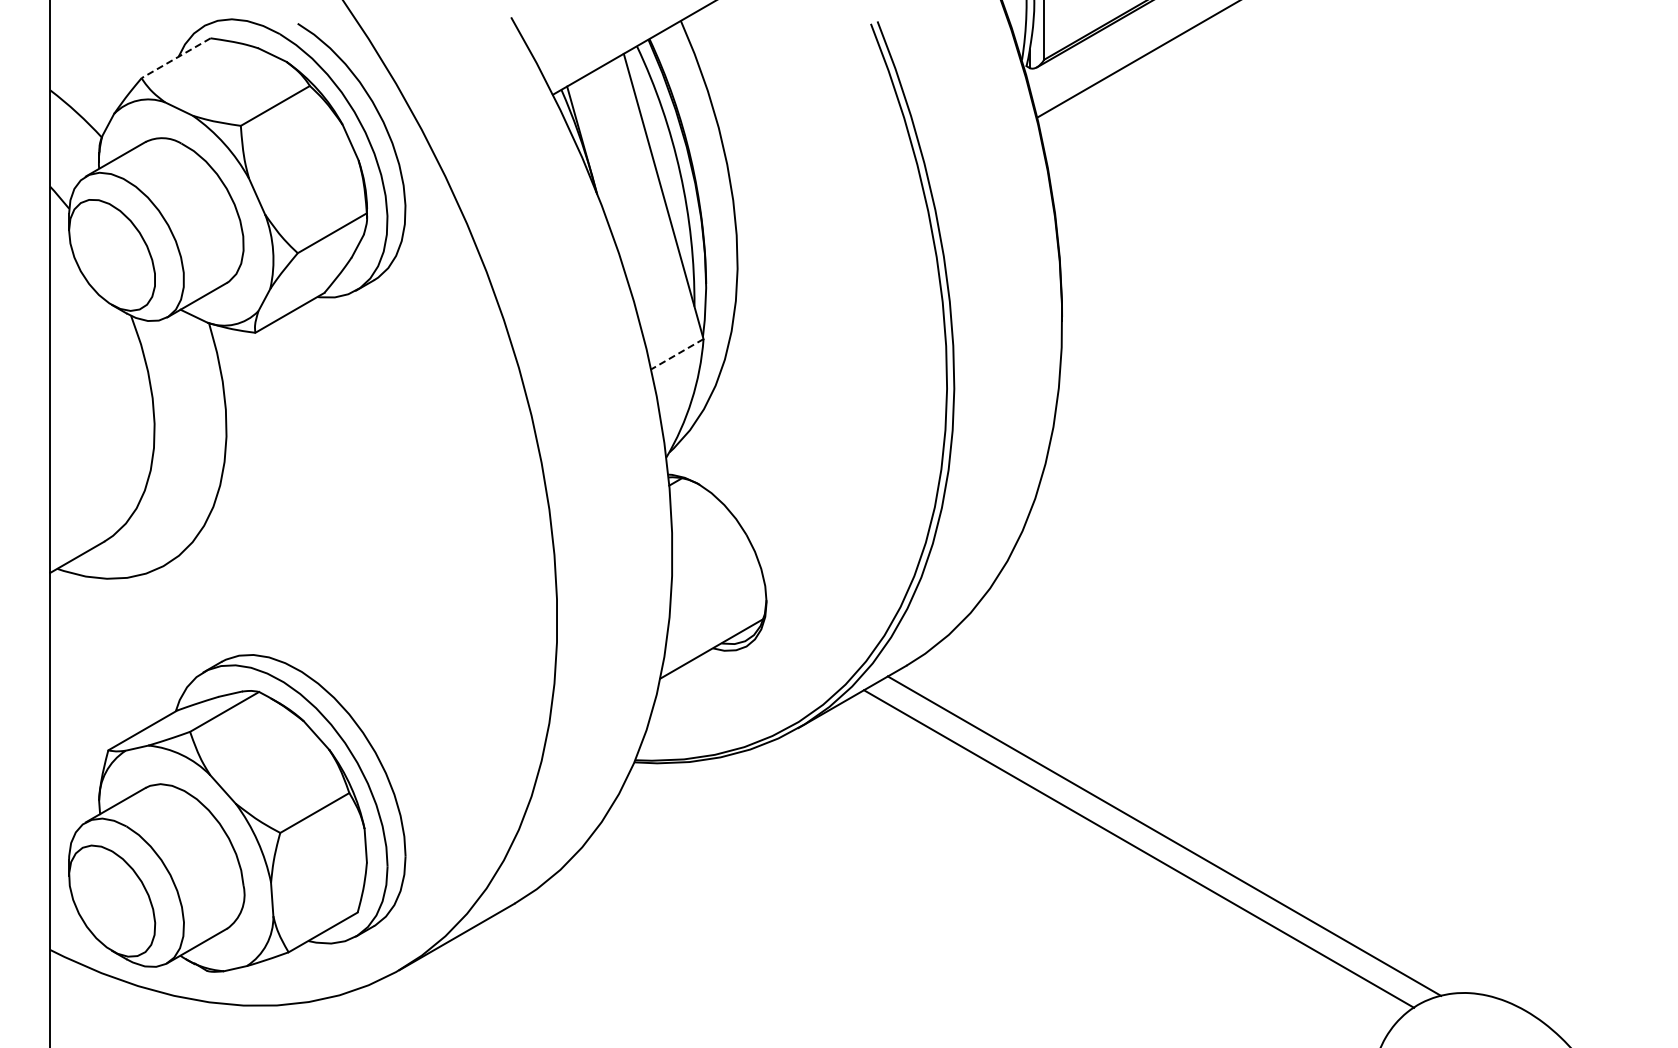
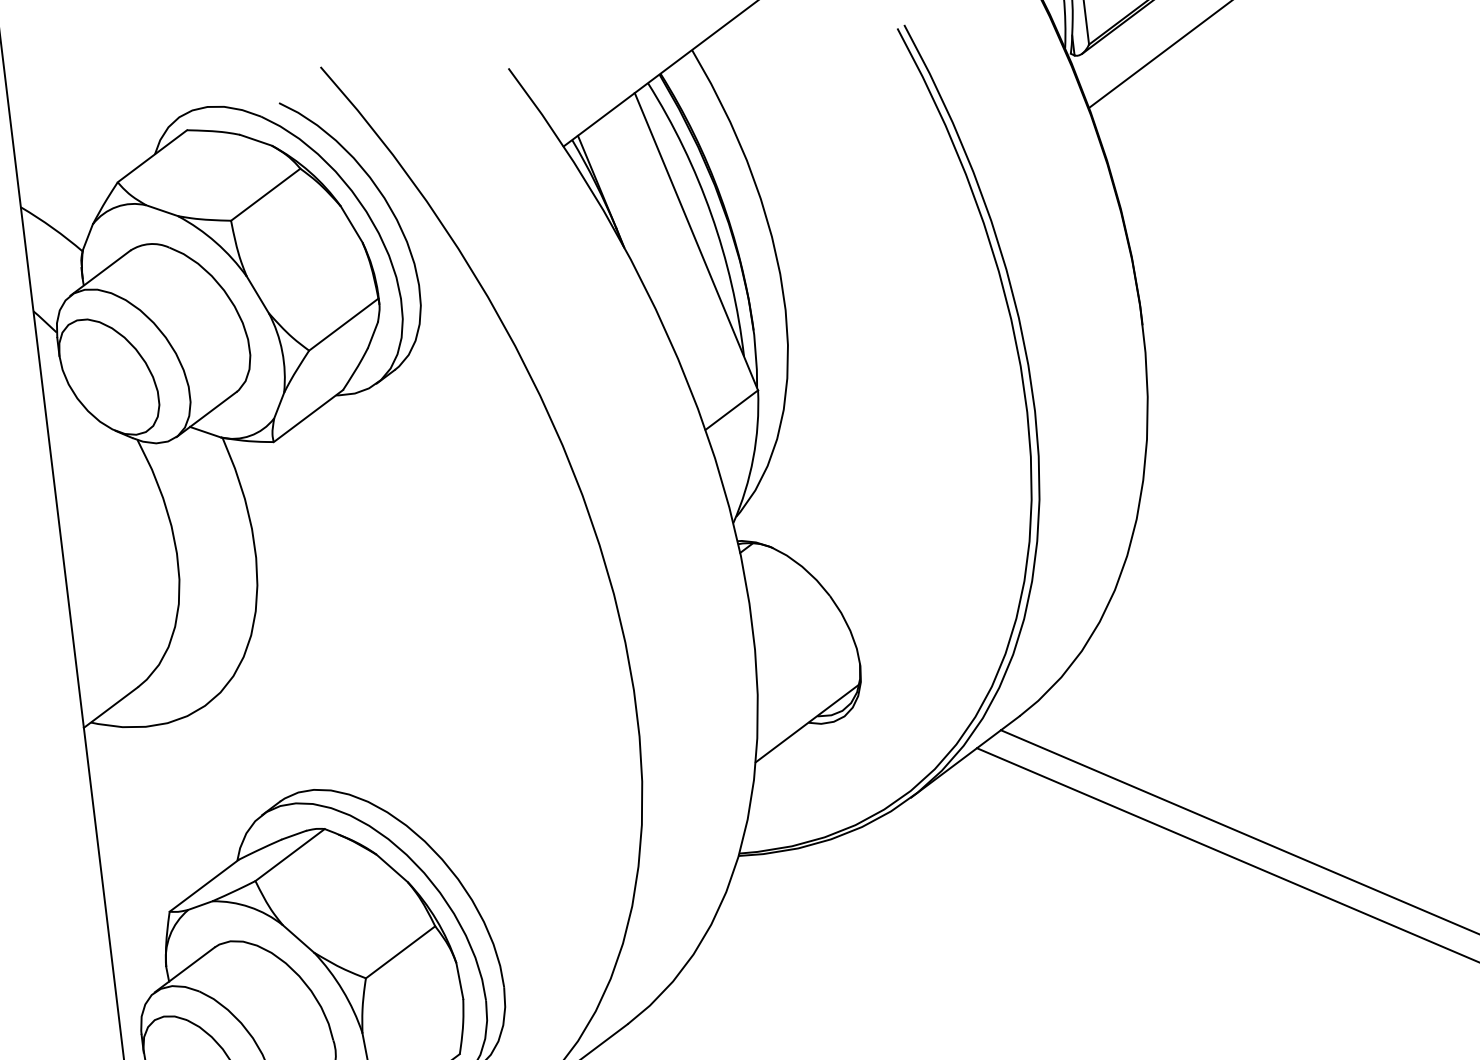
line: (176, 58) -> (152, 156), dashed -> solid
line: (676, 354) -> (730, 410), dashed -> solid

